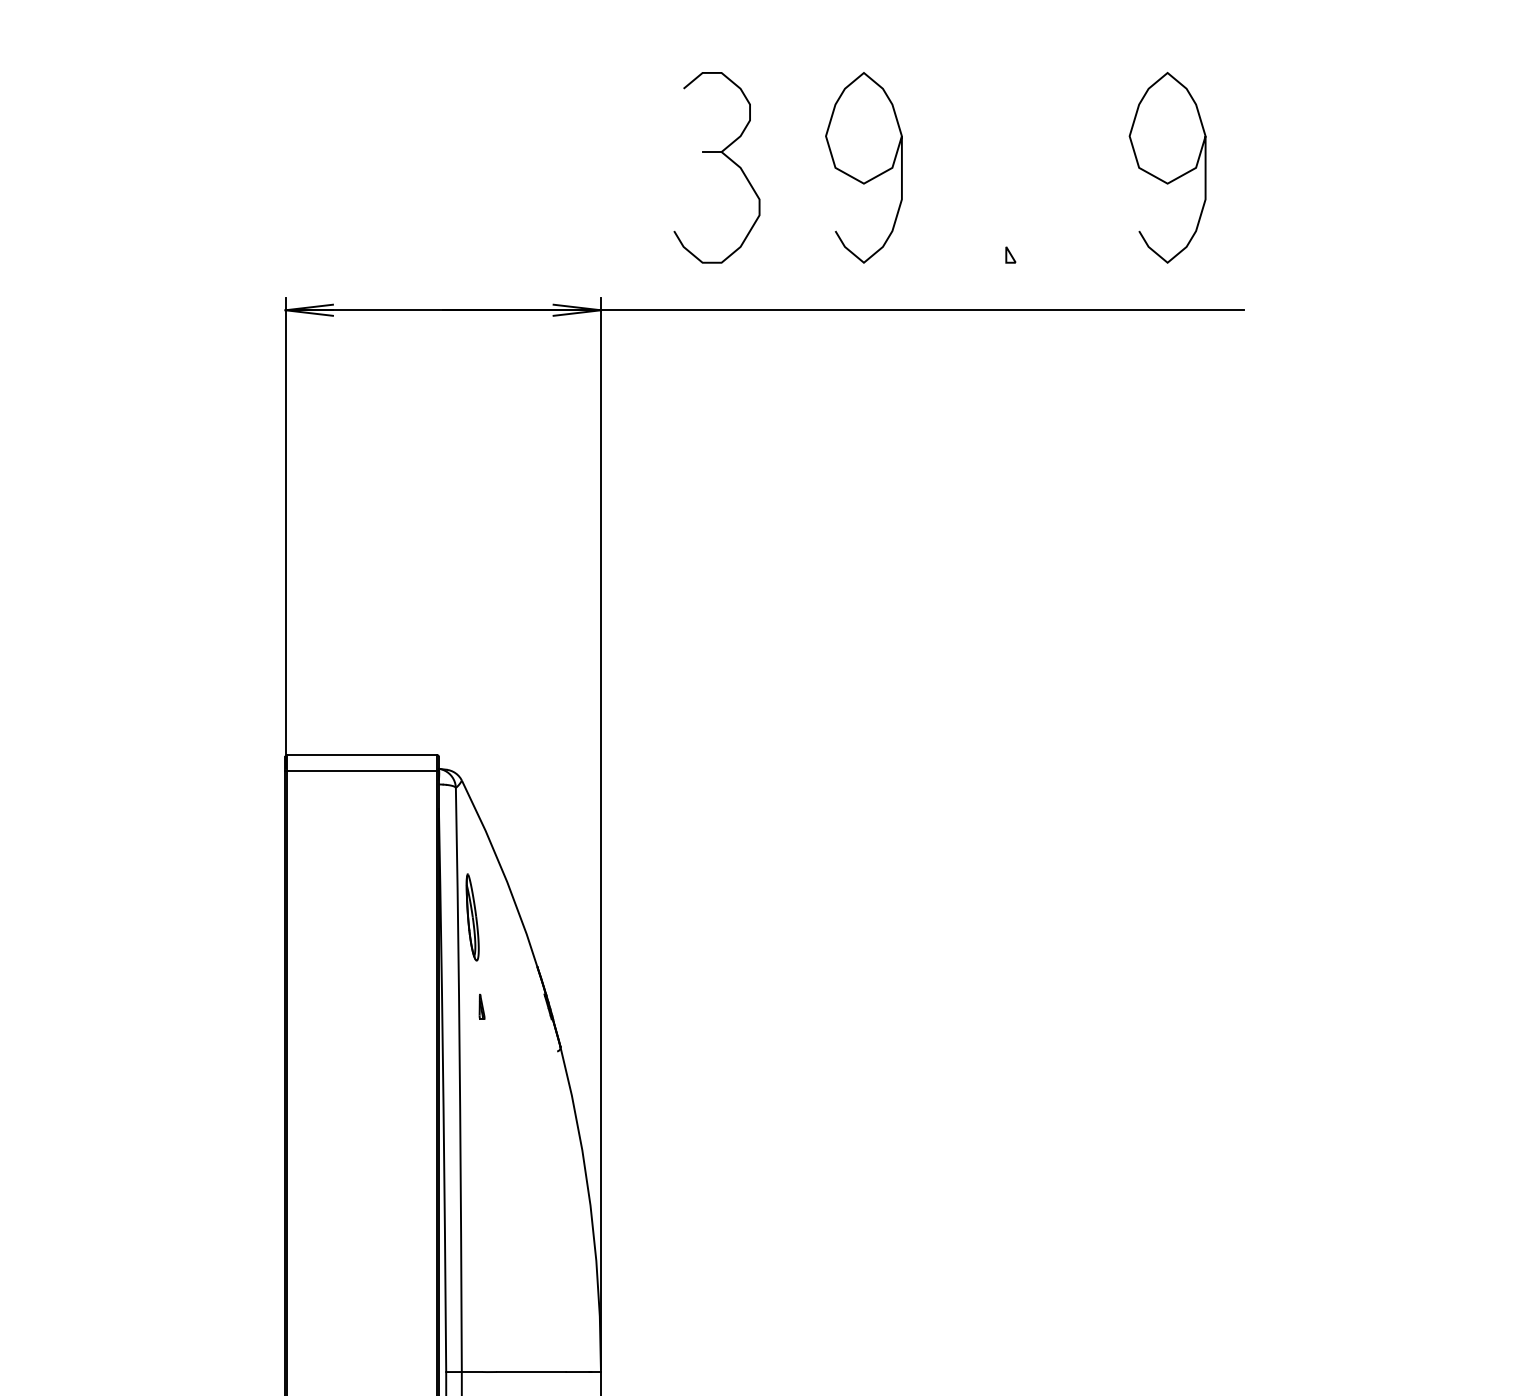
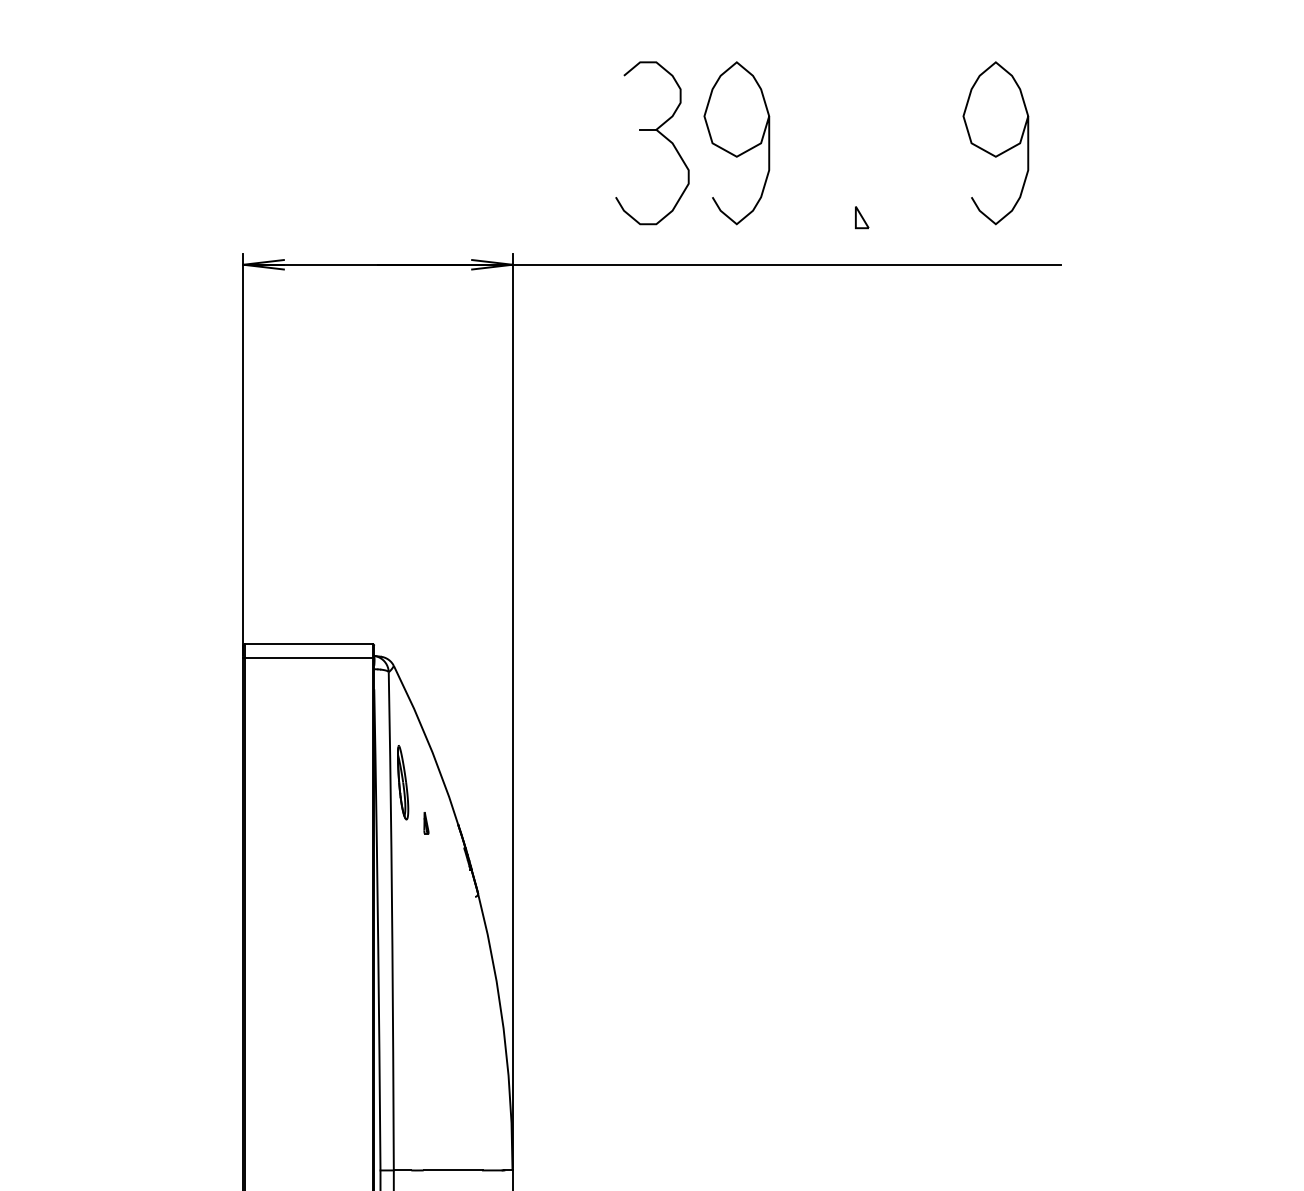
part: (726, 157) -> (660, 134), moved
part: (1010, 254) -> (861, 217), size x1.6
part: (481, 1006) -> (425, 822), moved

